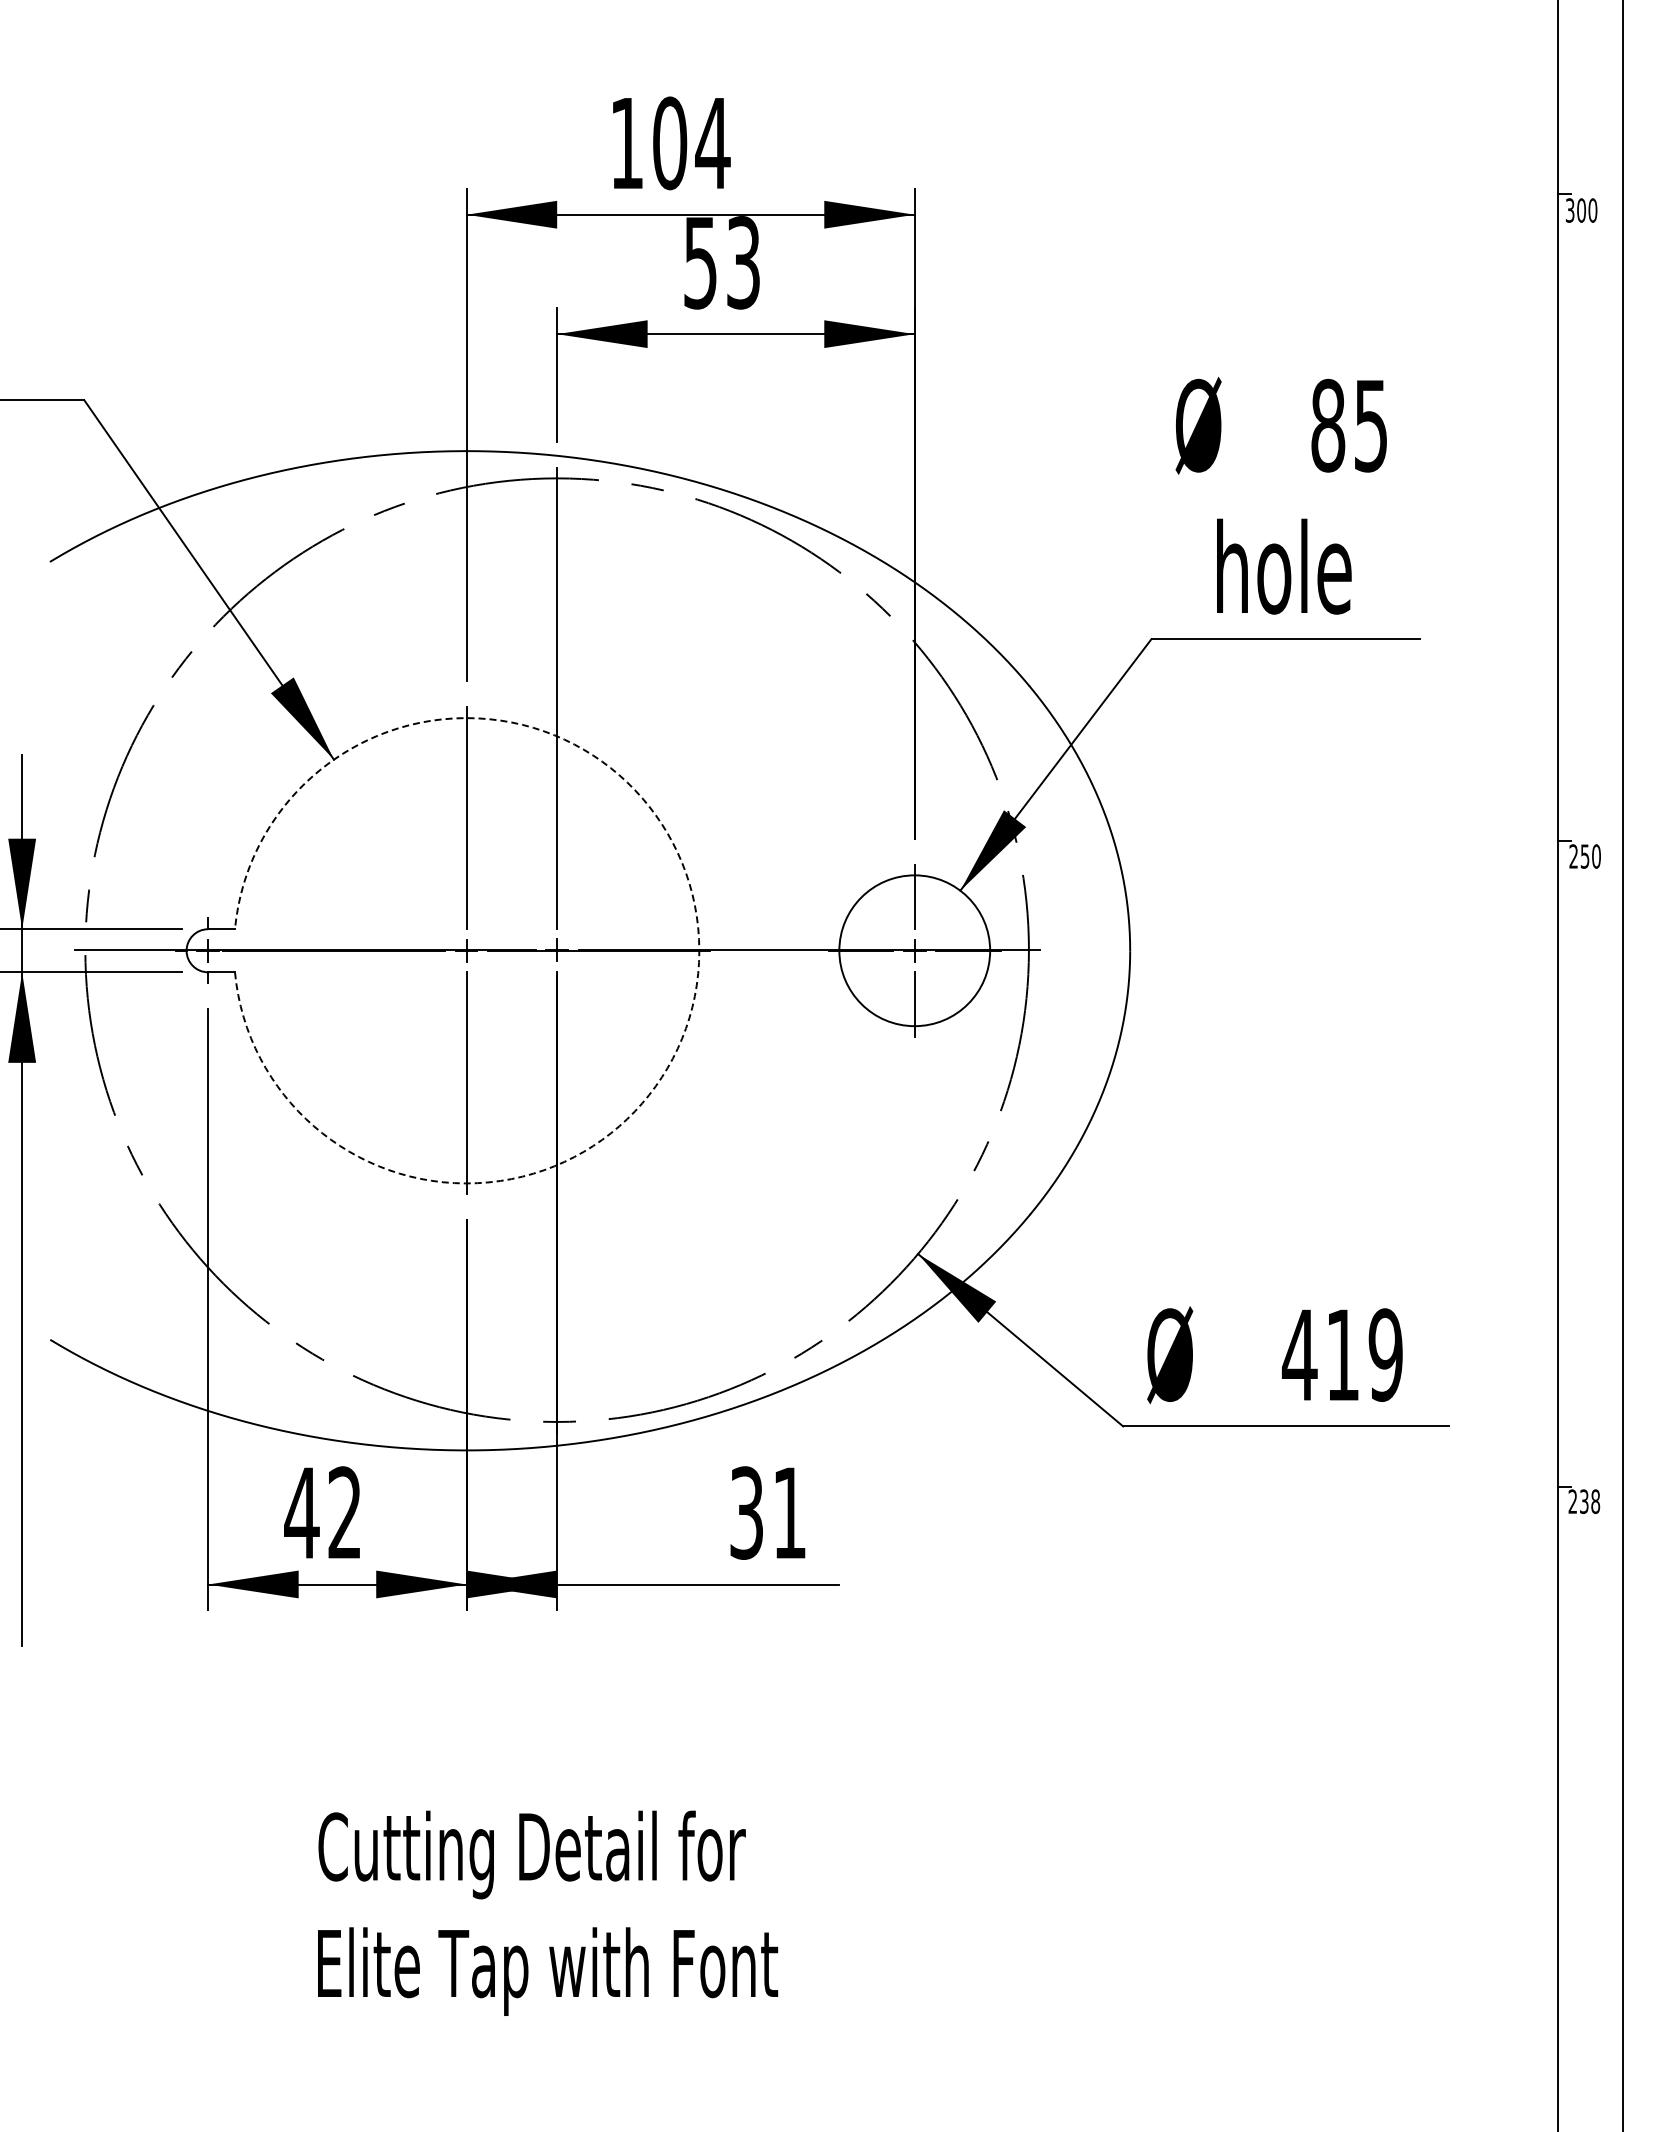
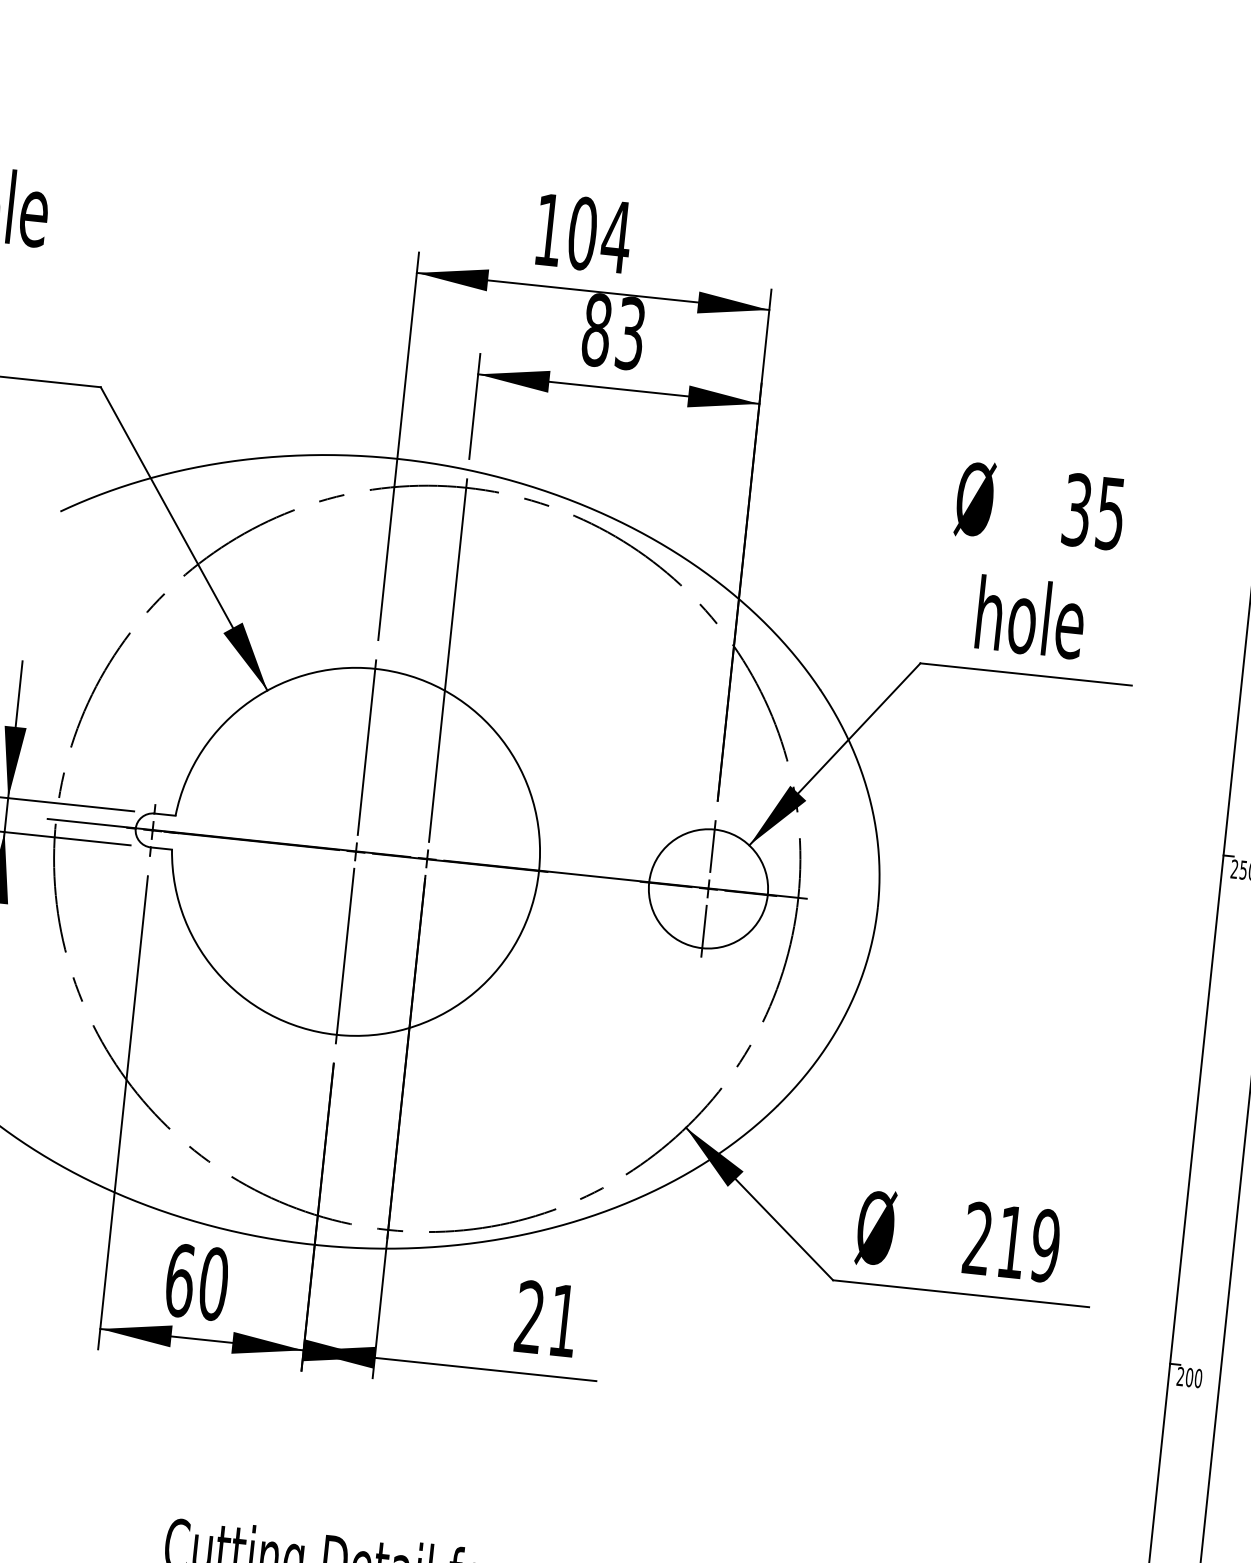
text: (700, 262) -> (596, 329), 53 -> 83
text: (1328, 425) -> (1077, 509), 85 -> 35
arc: (699, 950) -> (539, 870), dashed -> solid
text: (1299, 1354) -> (977, 1238), 419 -> 219
text: (1589, 1501) -> (1193, 1377), 238 -> 200
text: (323, 1512) -> (196, 1281), 42 -> 60
text: (746, 1512) -> (529, 1316), 31 -> 21

